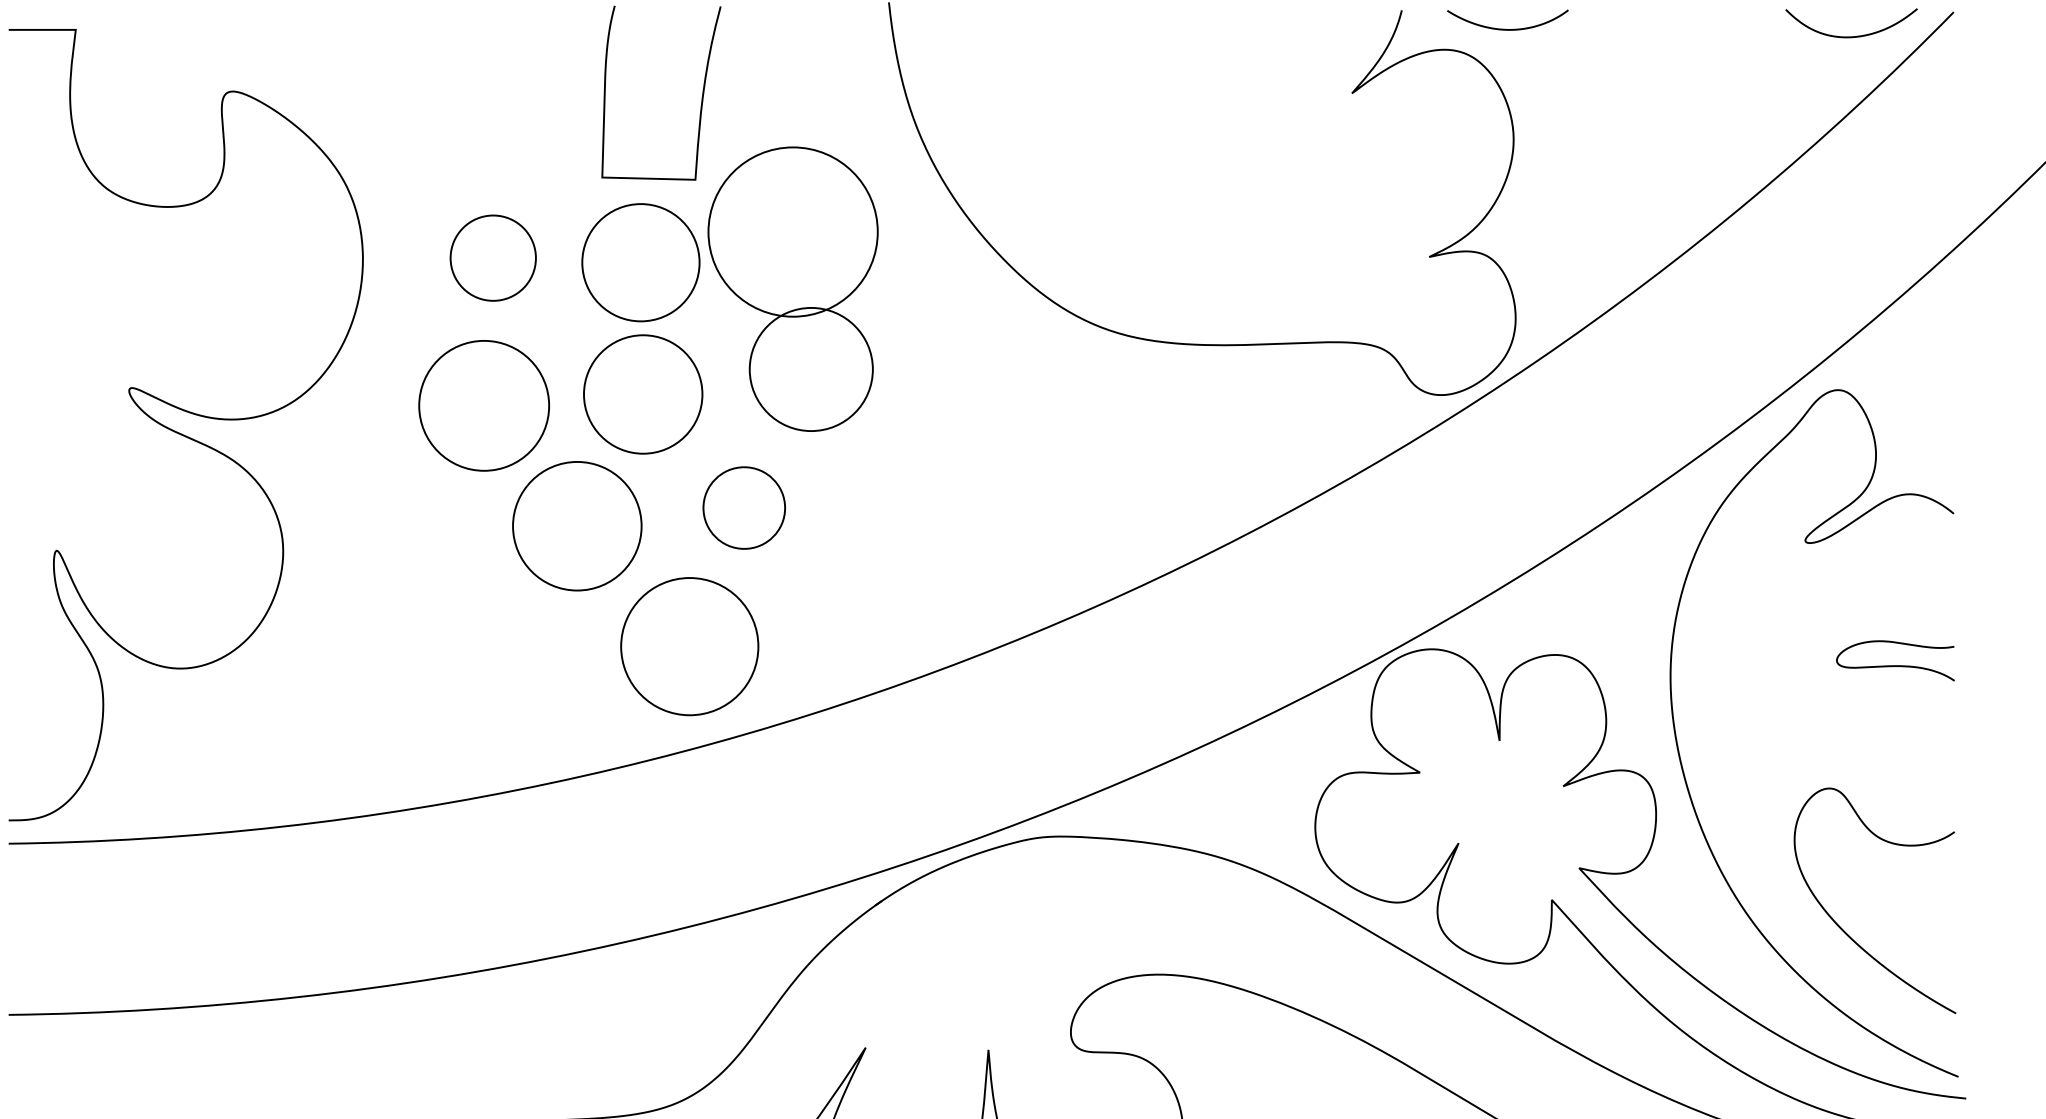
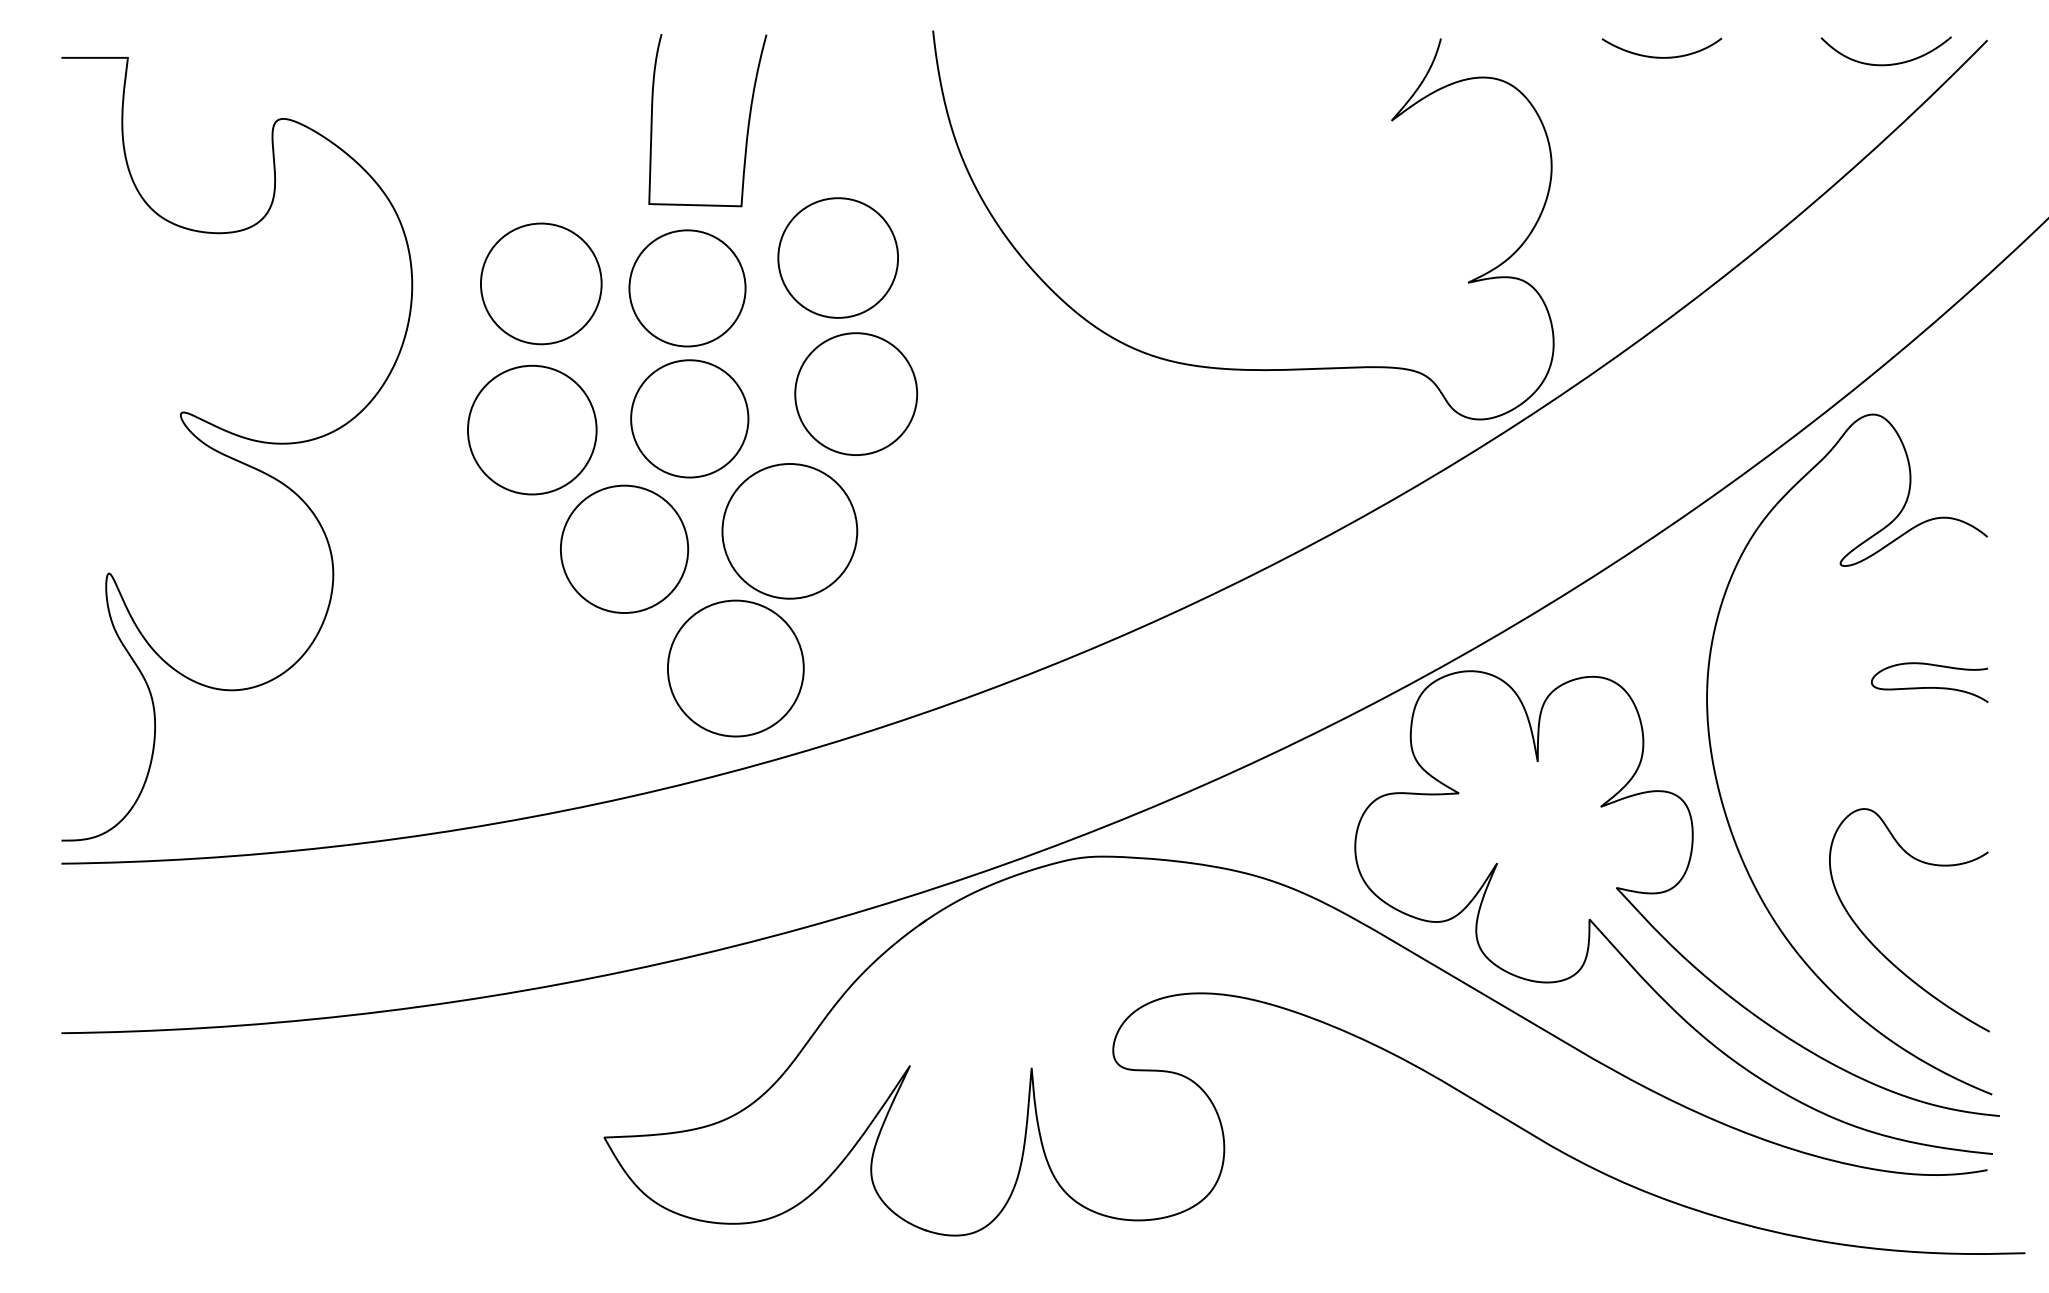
curve: (1506, 28) -> (1660, 56), moved
circle: (793, 231) -> (838, 257), size x0.71
circle: (492, 257) -> (540, 283), size x1.43
circle: (743, 507) -> (789, 530), size x1.67

